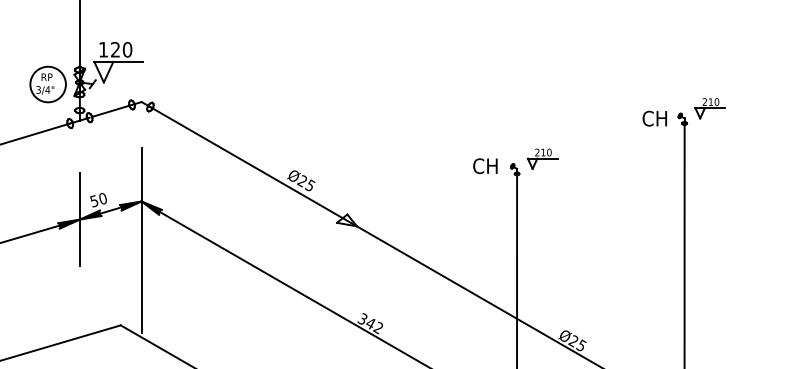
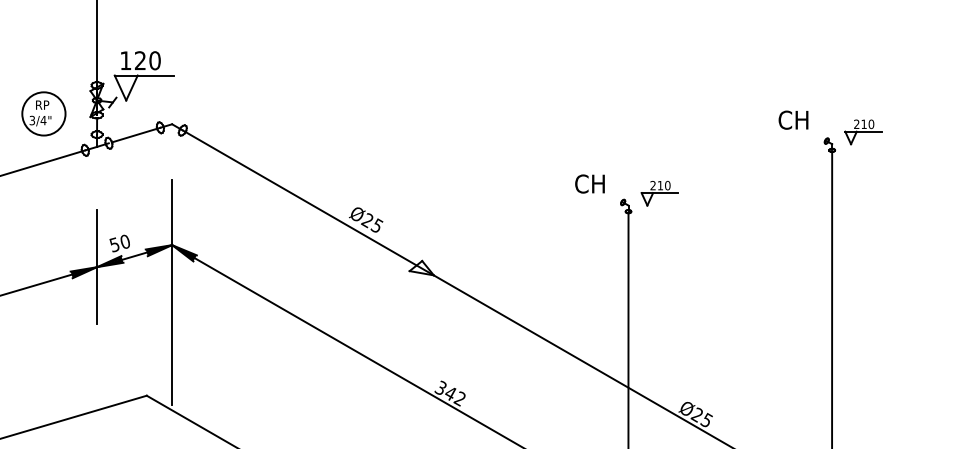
part: (47, 84) -> (43, 113), moved
text: (654, 118) -> (793, 119), moved
text: (485, 166) -> (590, 184), moved

